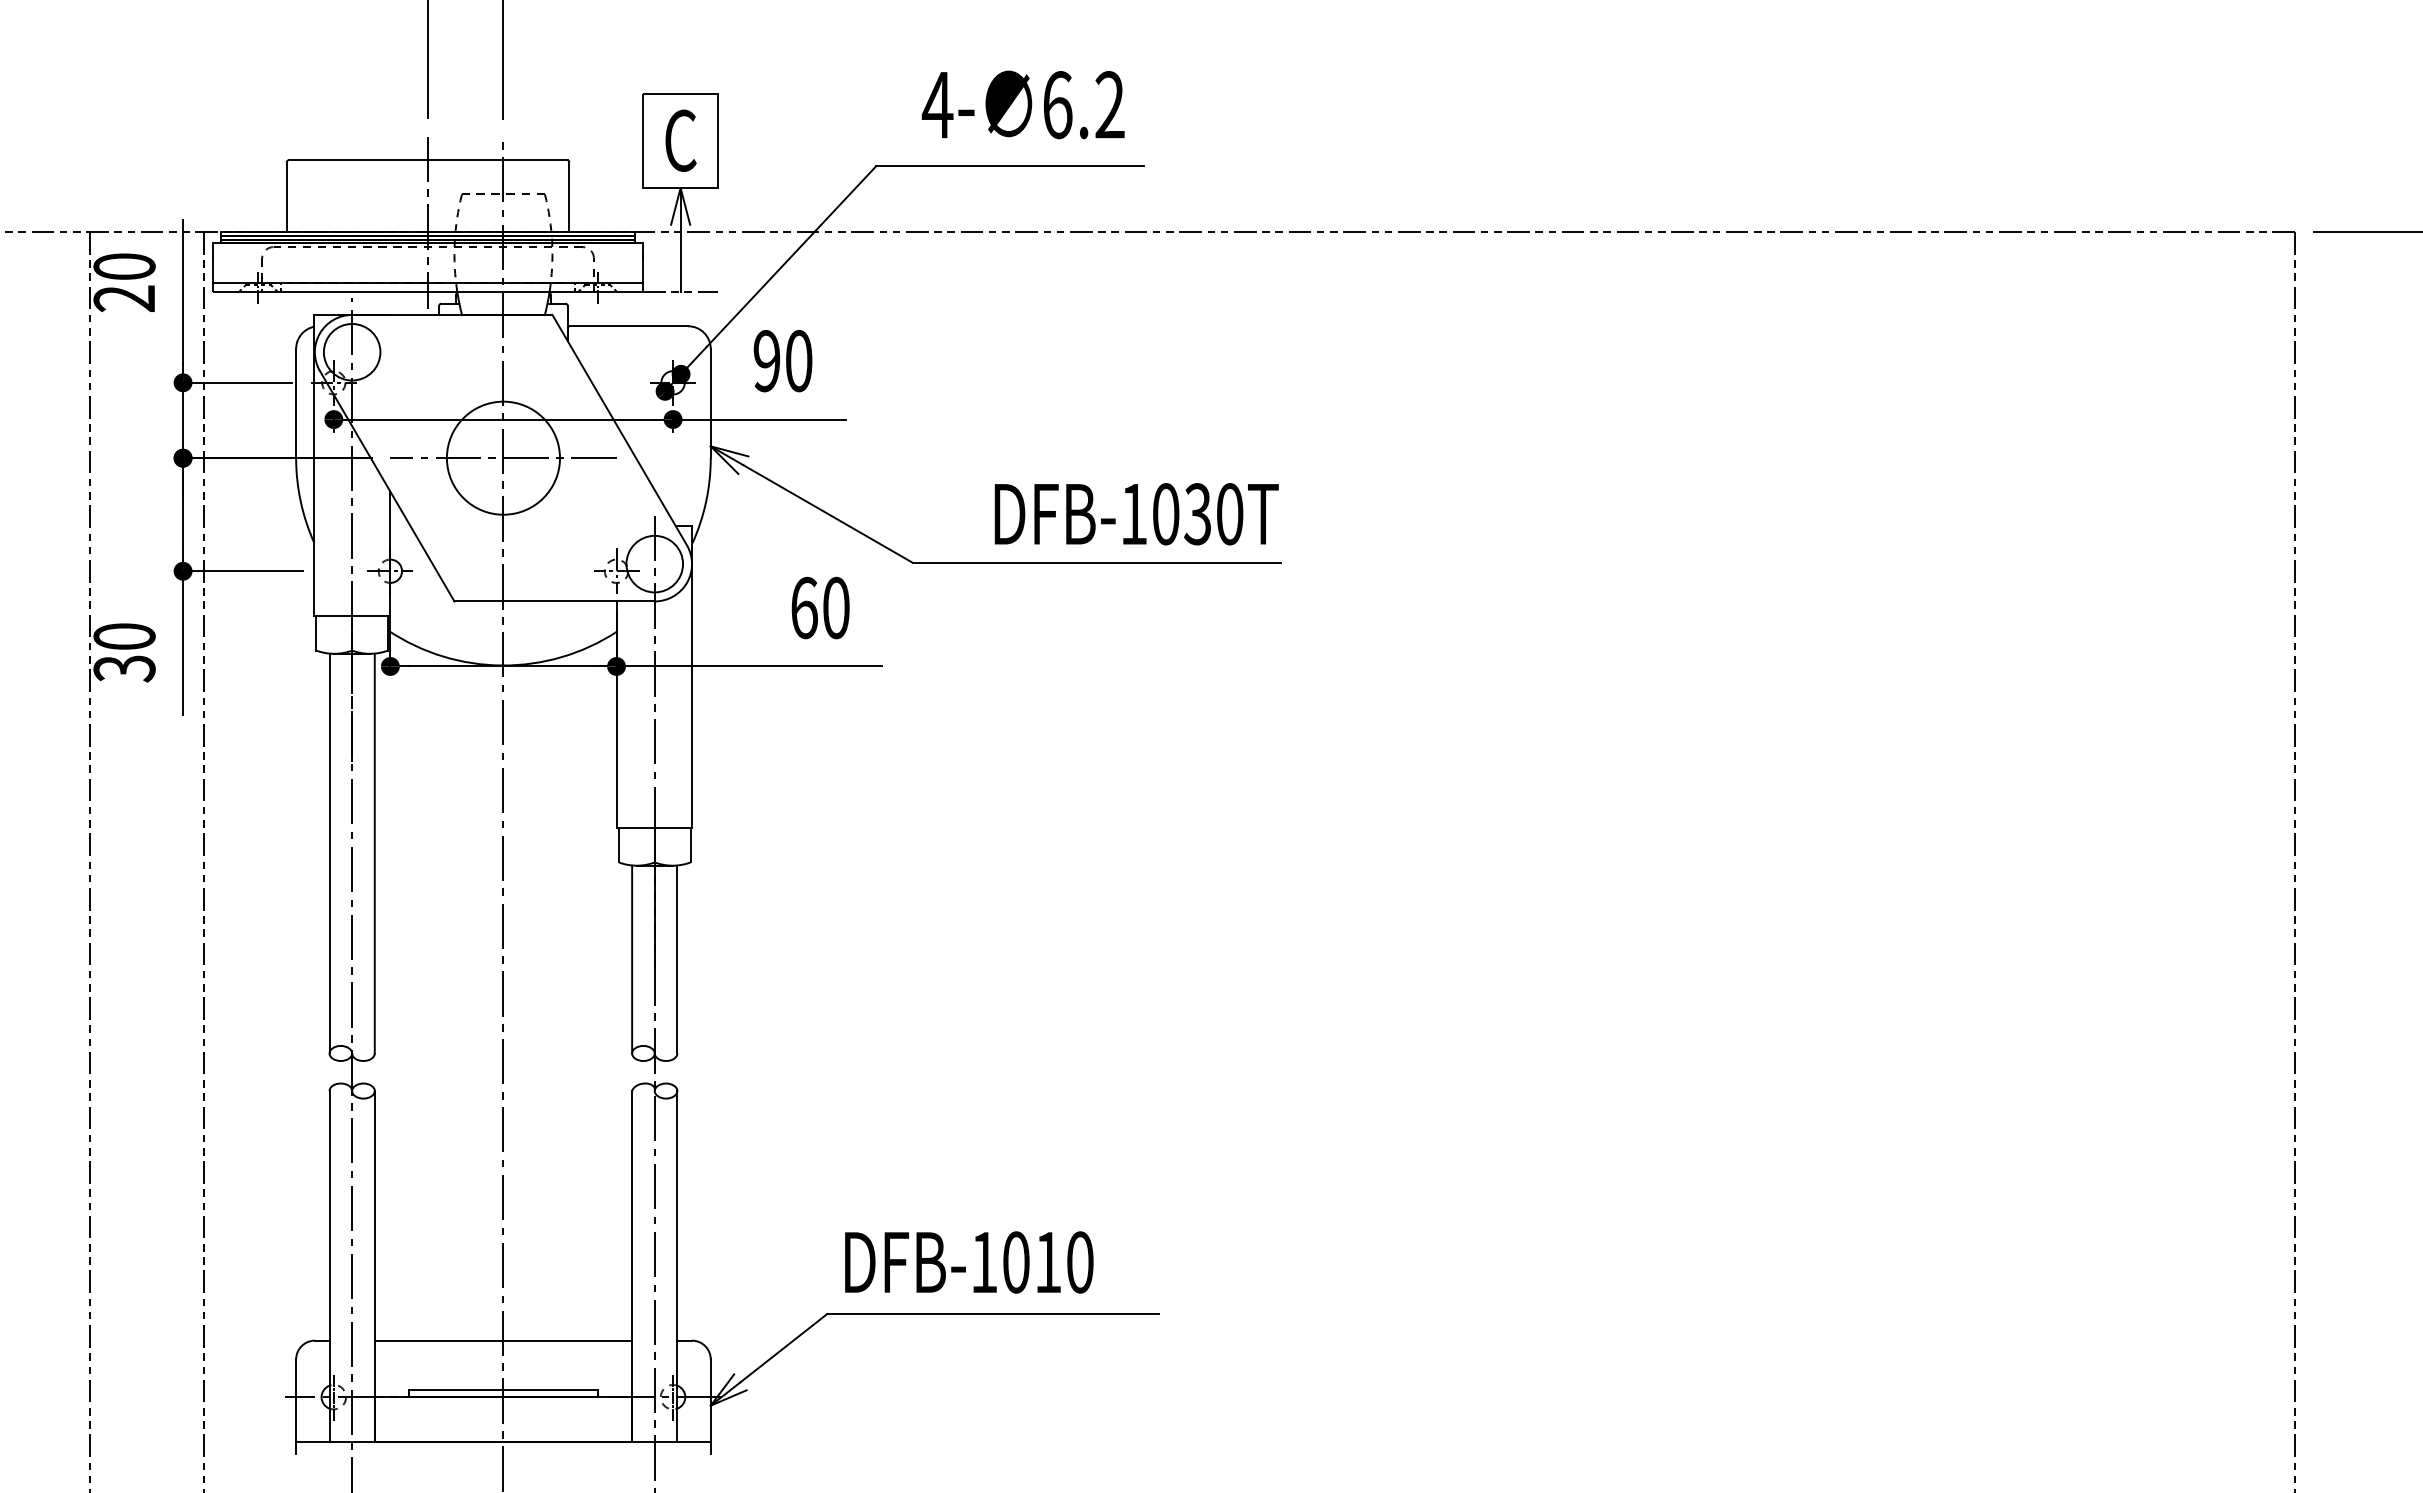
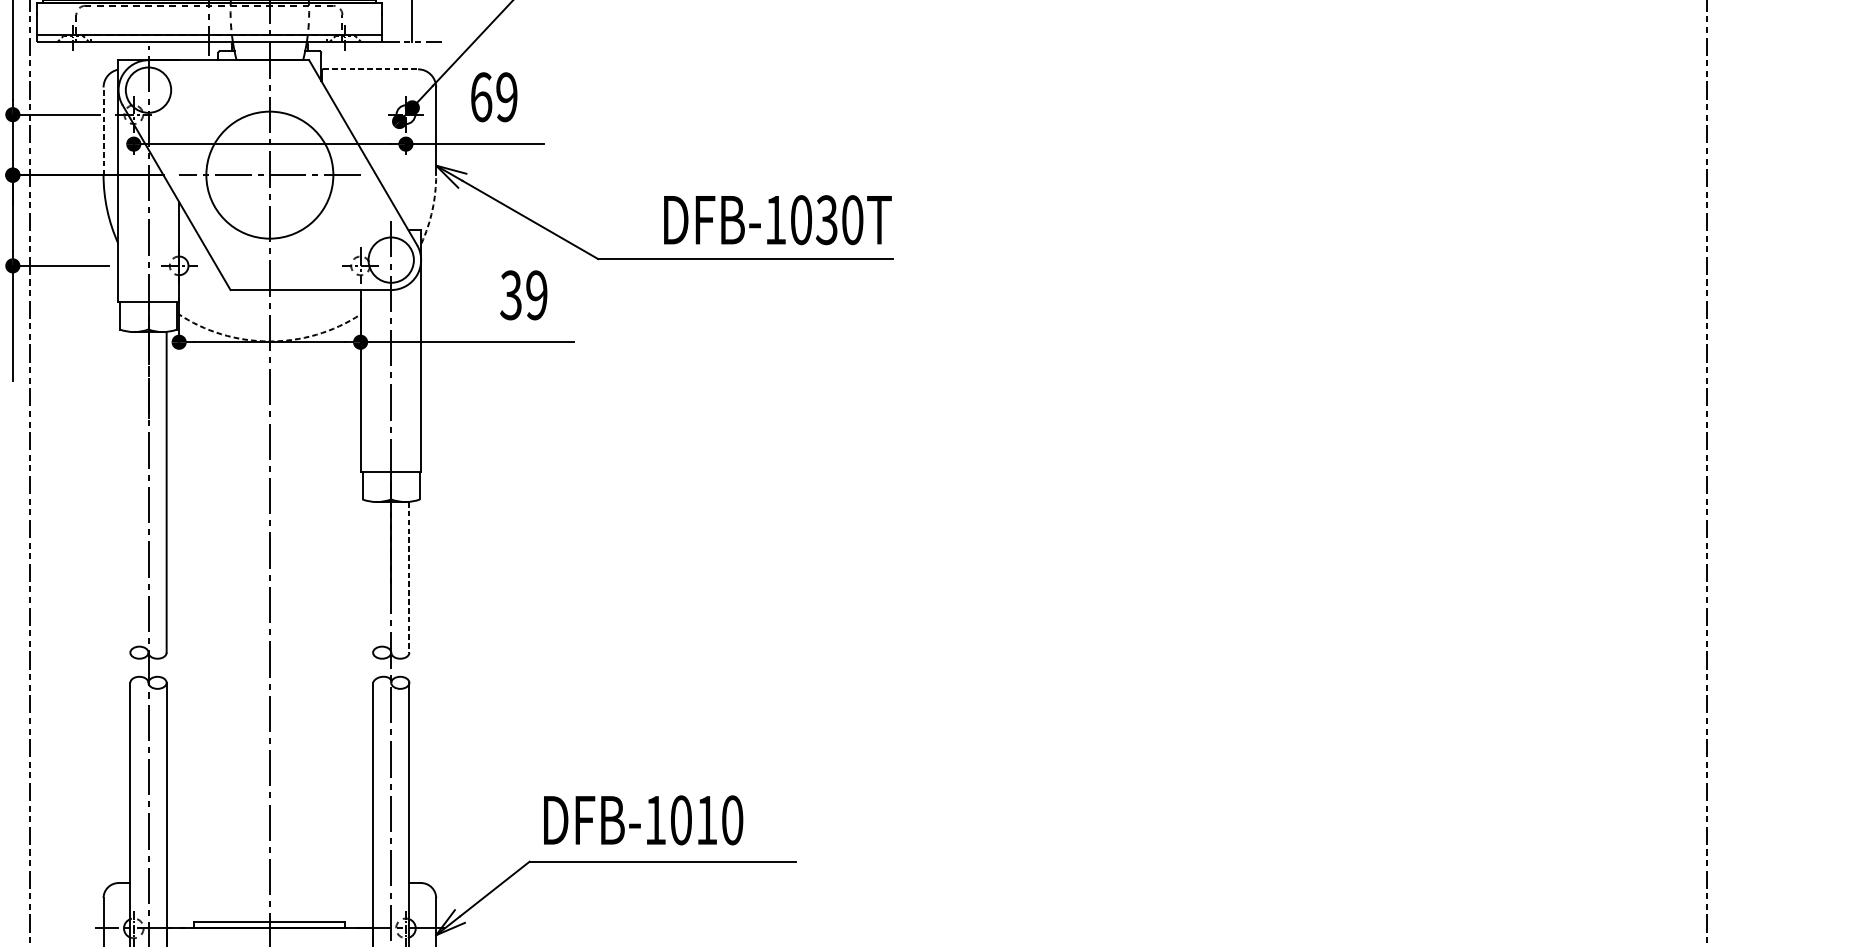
line: (629, 326) -> (370, 69), solid -> dashed
text: (782, 361) -> (493, 97), 90 -> 69
line: (296, 403) -> (103, 131), solid -> dashed
circle: (503, 457) -> (269, 174), size x1.4
arc: (706, 501) -> (432, 209), solid -> dashed
text: (819, 607) -> (523, 294), 60 -> 39
arc: (502, 665) -> (269, 341), solid -> dashed
line: (329, 853) -> (130, 492), removed
line: (632, 959) -> (373, 577), removed
line: (677, 959) -> (409, 577), solid -> dashed
line: (503, 1340) -> (269, 882), removed

